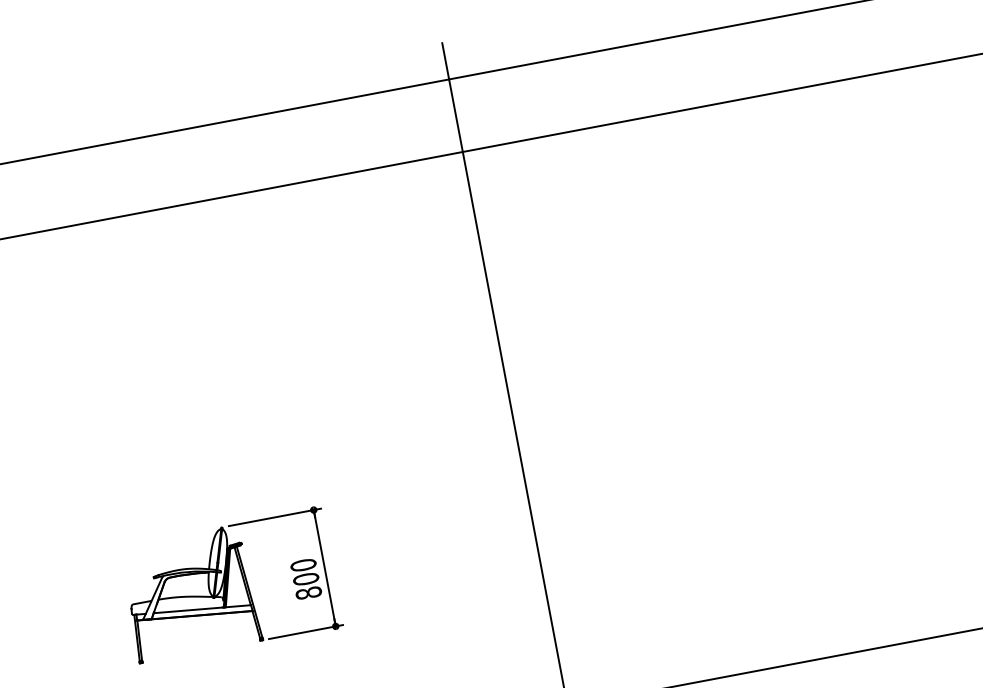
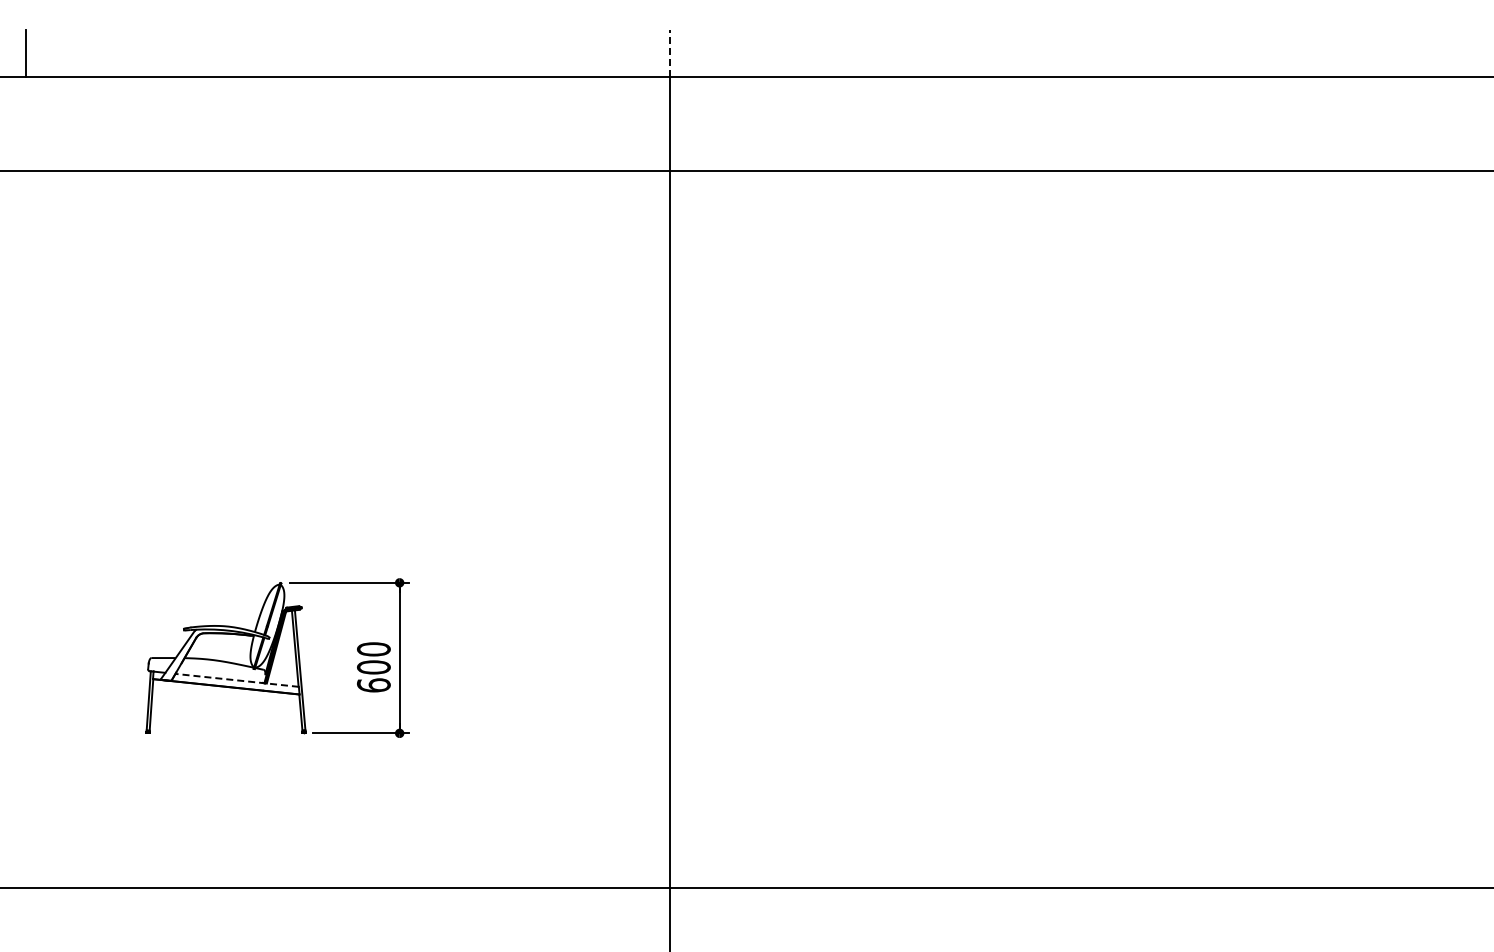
line: (445, 61) -> (670, 53), solid -> dashed
text: (308, 593) -> (373, 685), 800 -> 600
line: (201, 609) -> (236, 680), solid -> dashed

